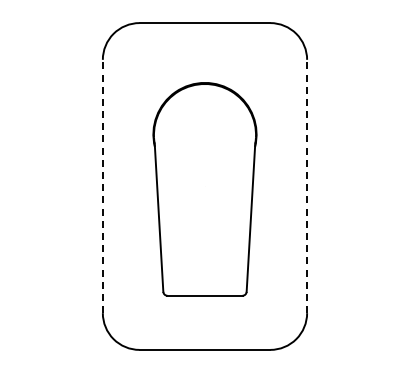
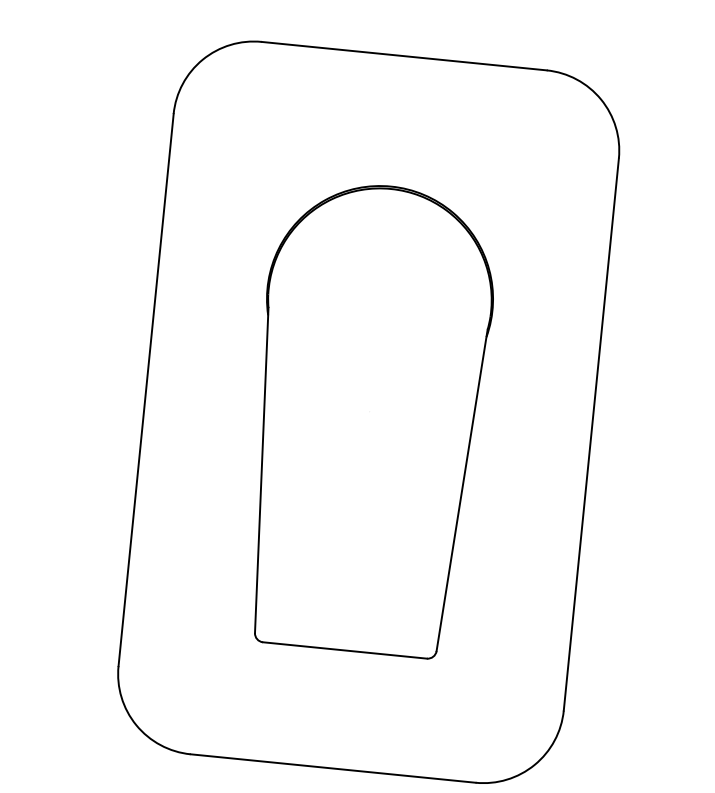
line: (102, 186) -> (145, 390), dashed -> solid
line: (307, 186) -> (592, 434), dashed -> solid

